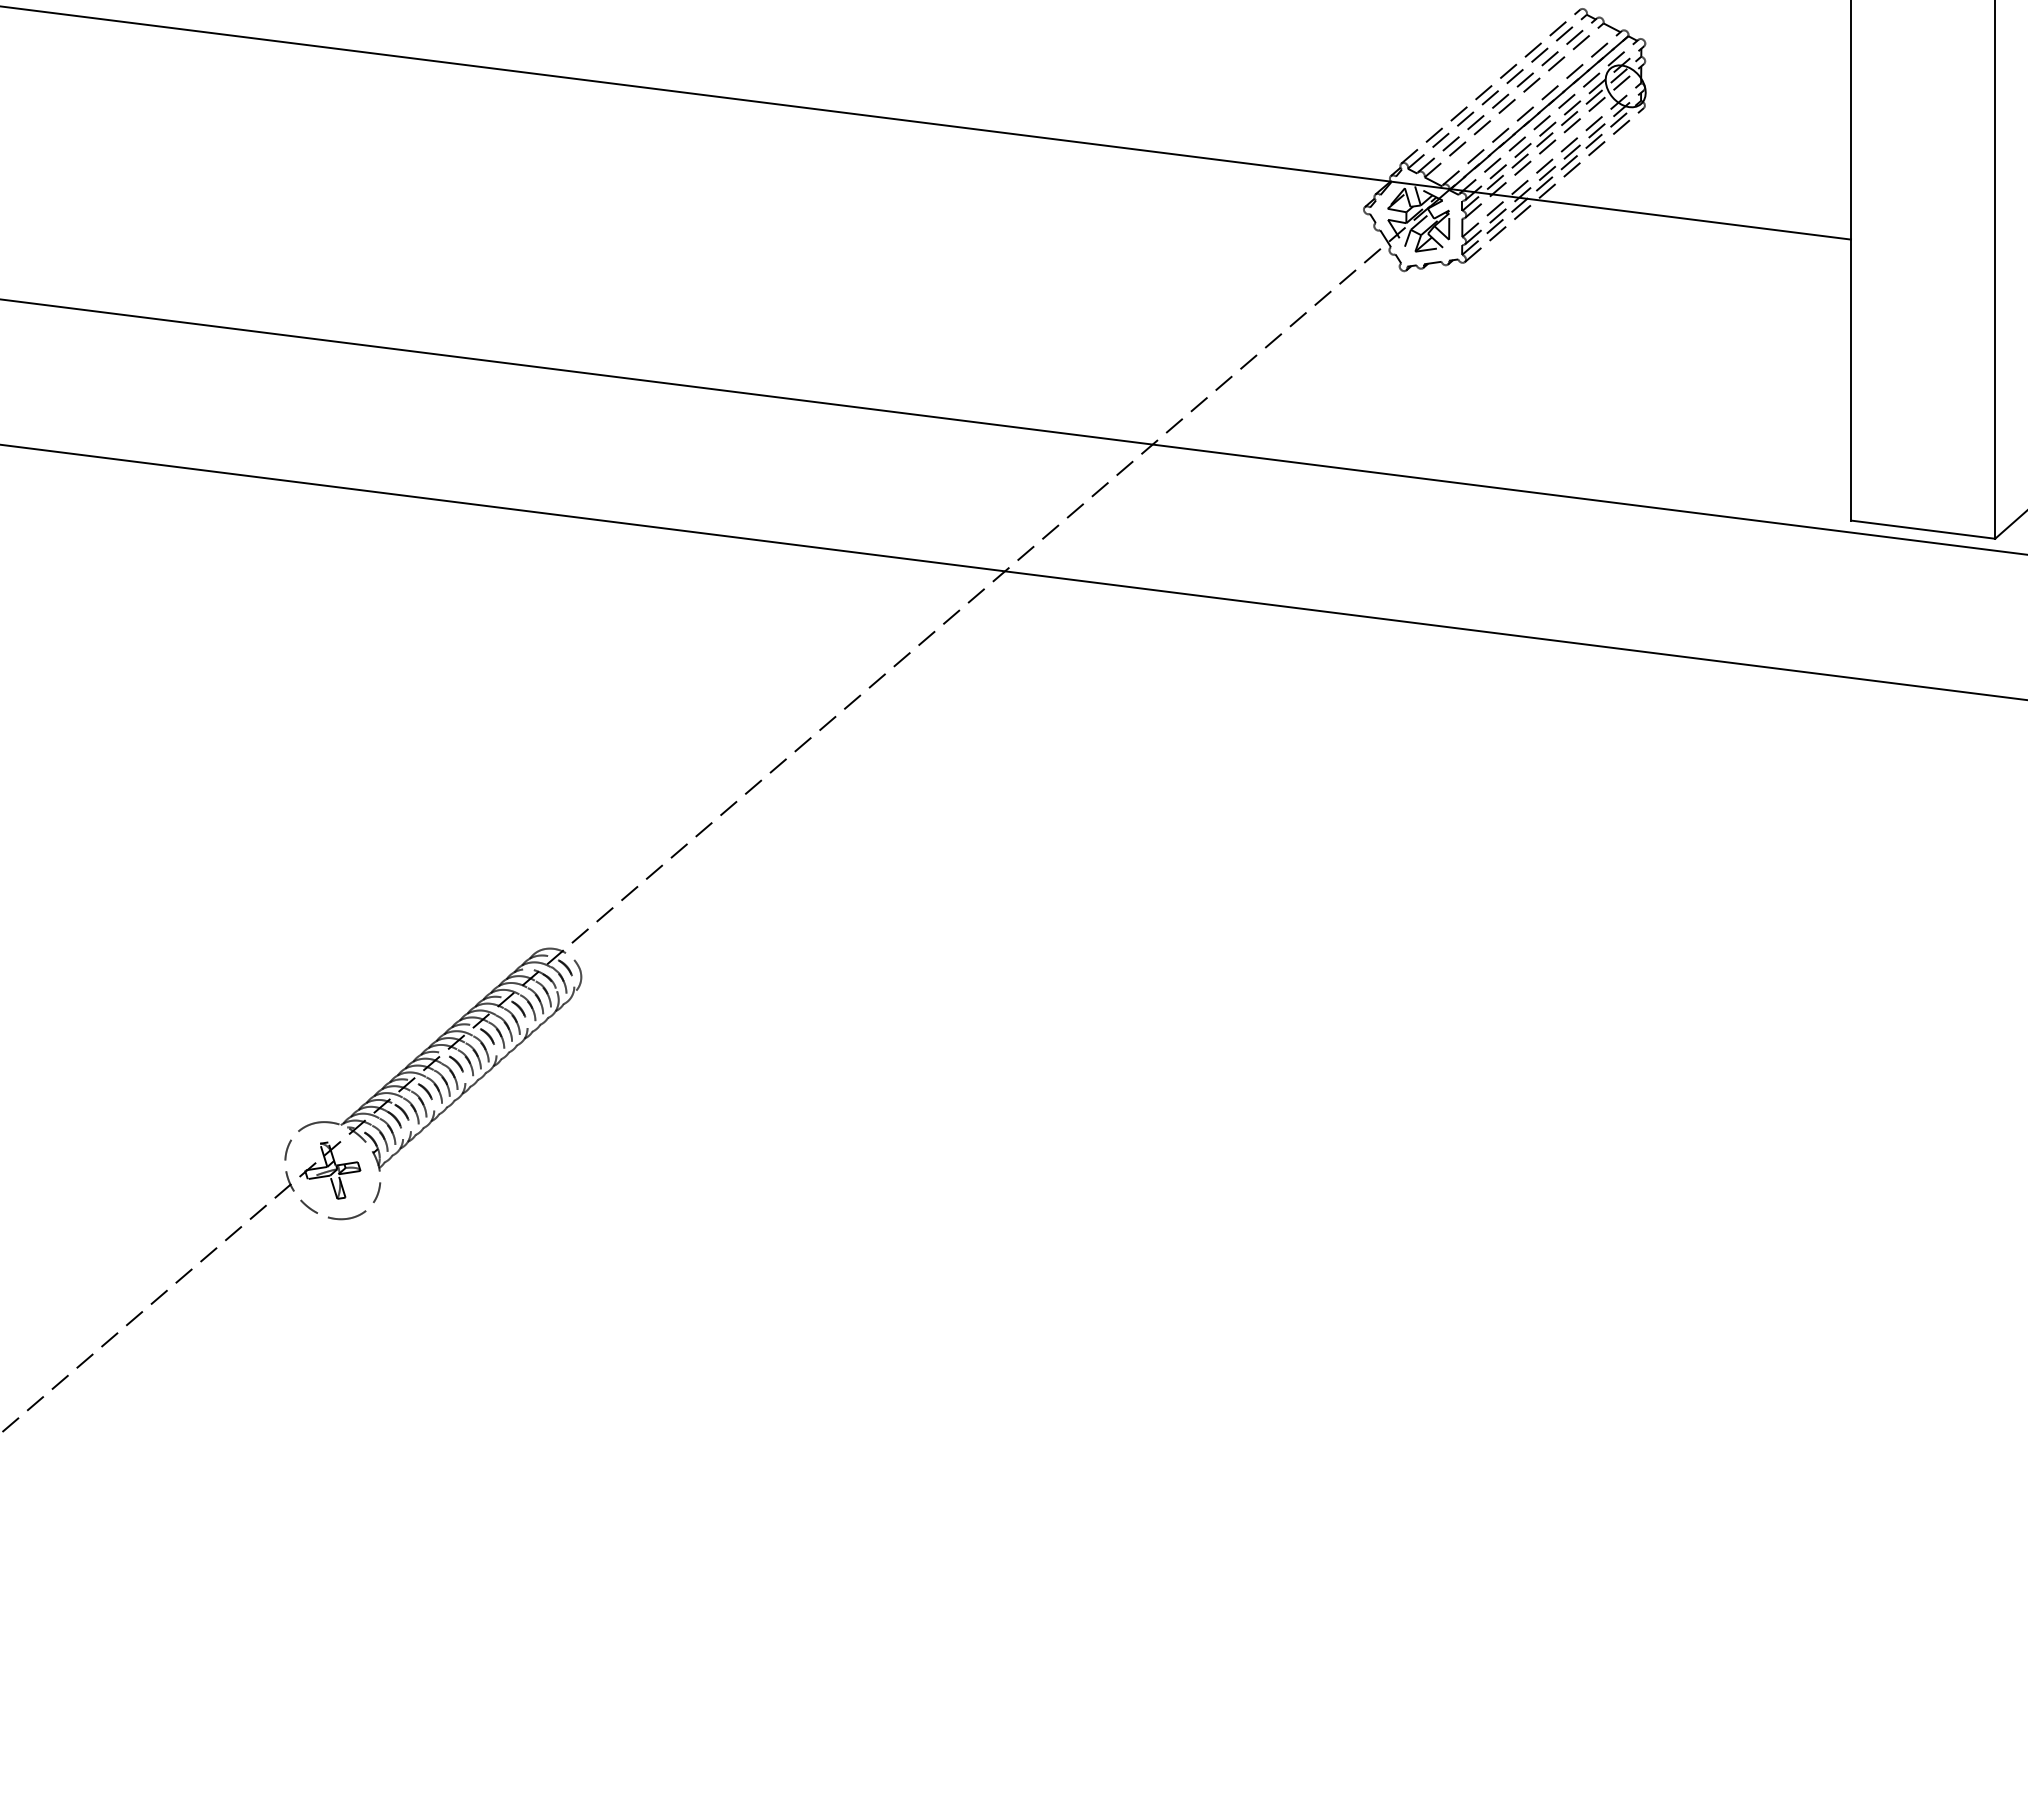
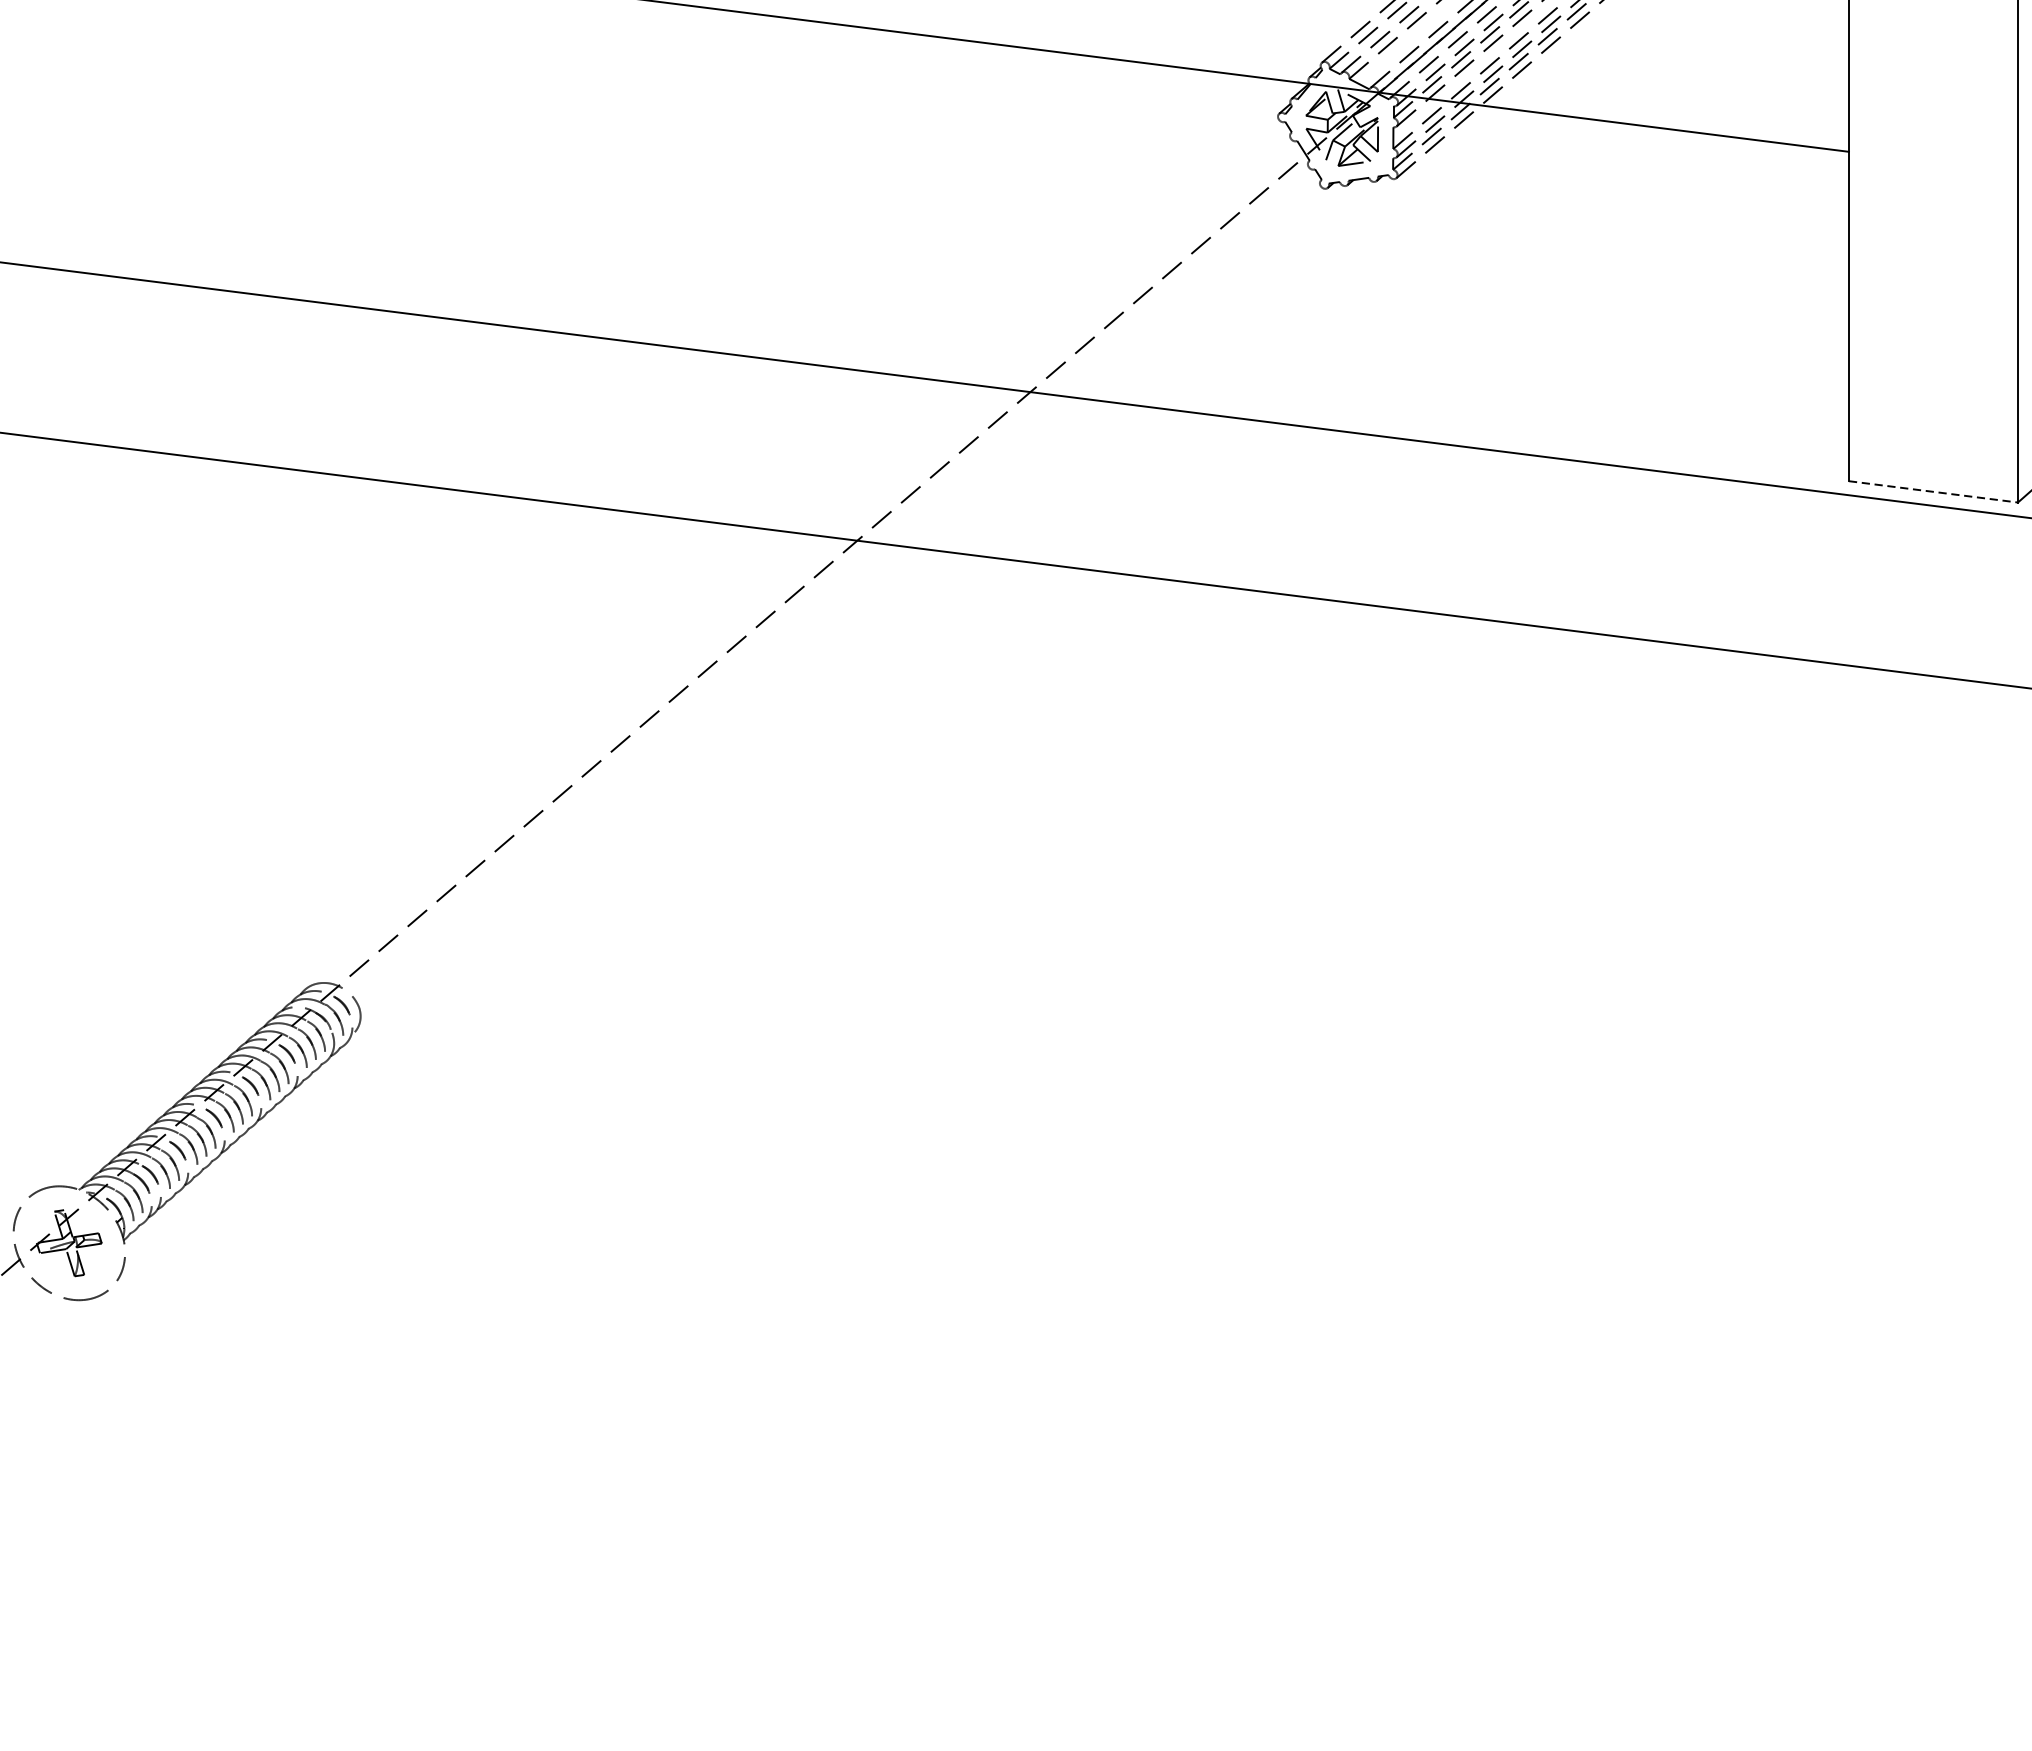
line: (1923, 529) -> (1933, 491), solid -> dashed

